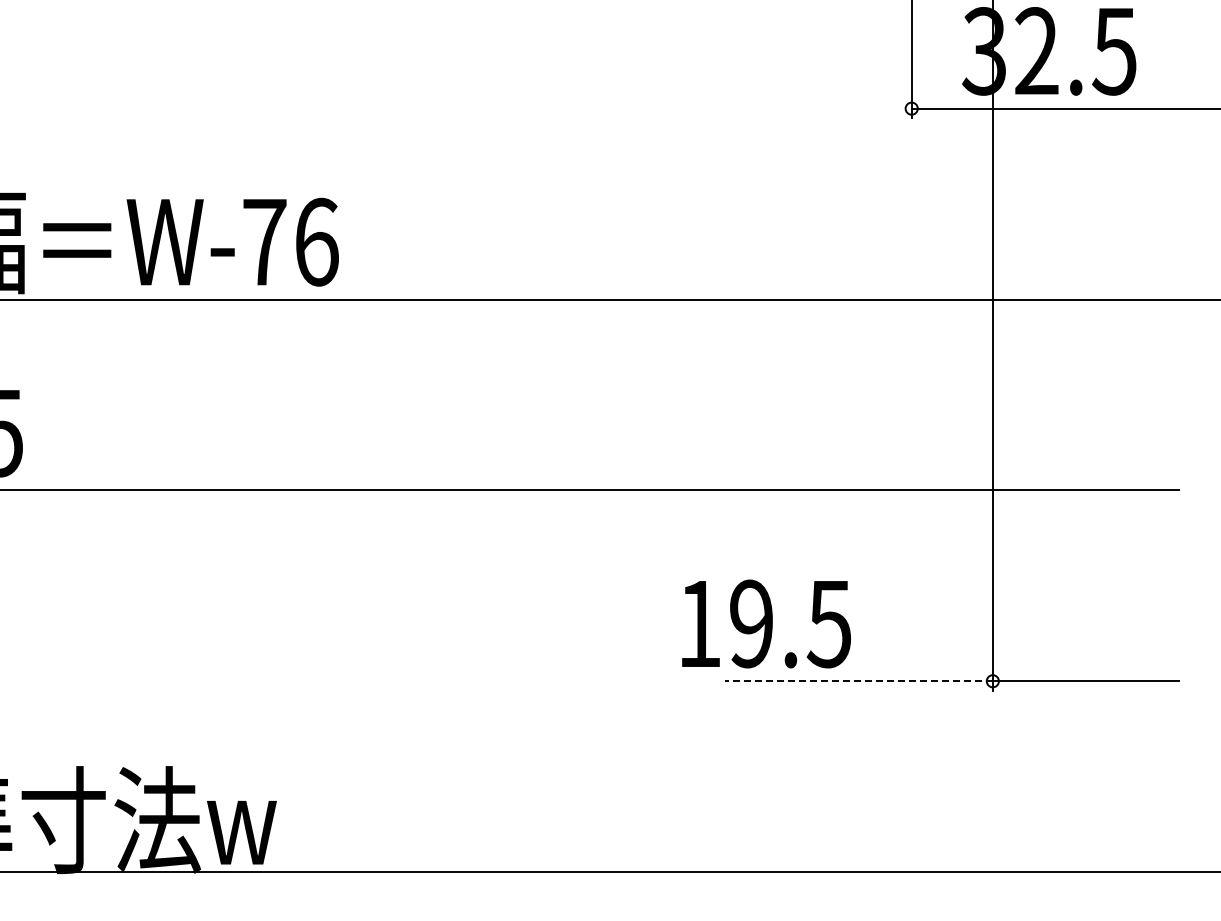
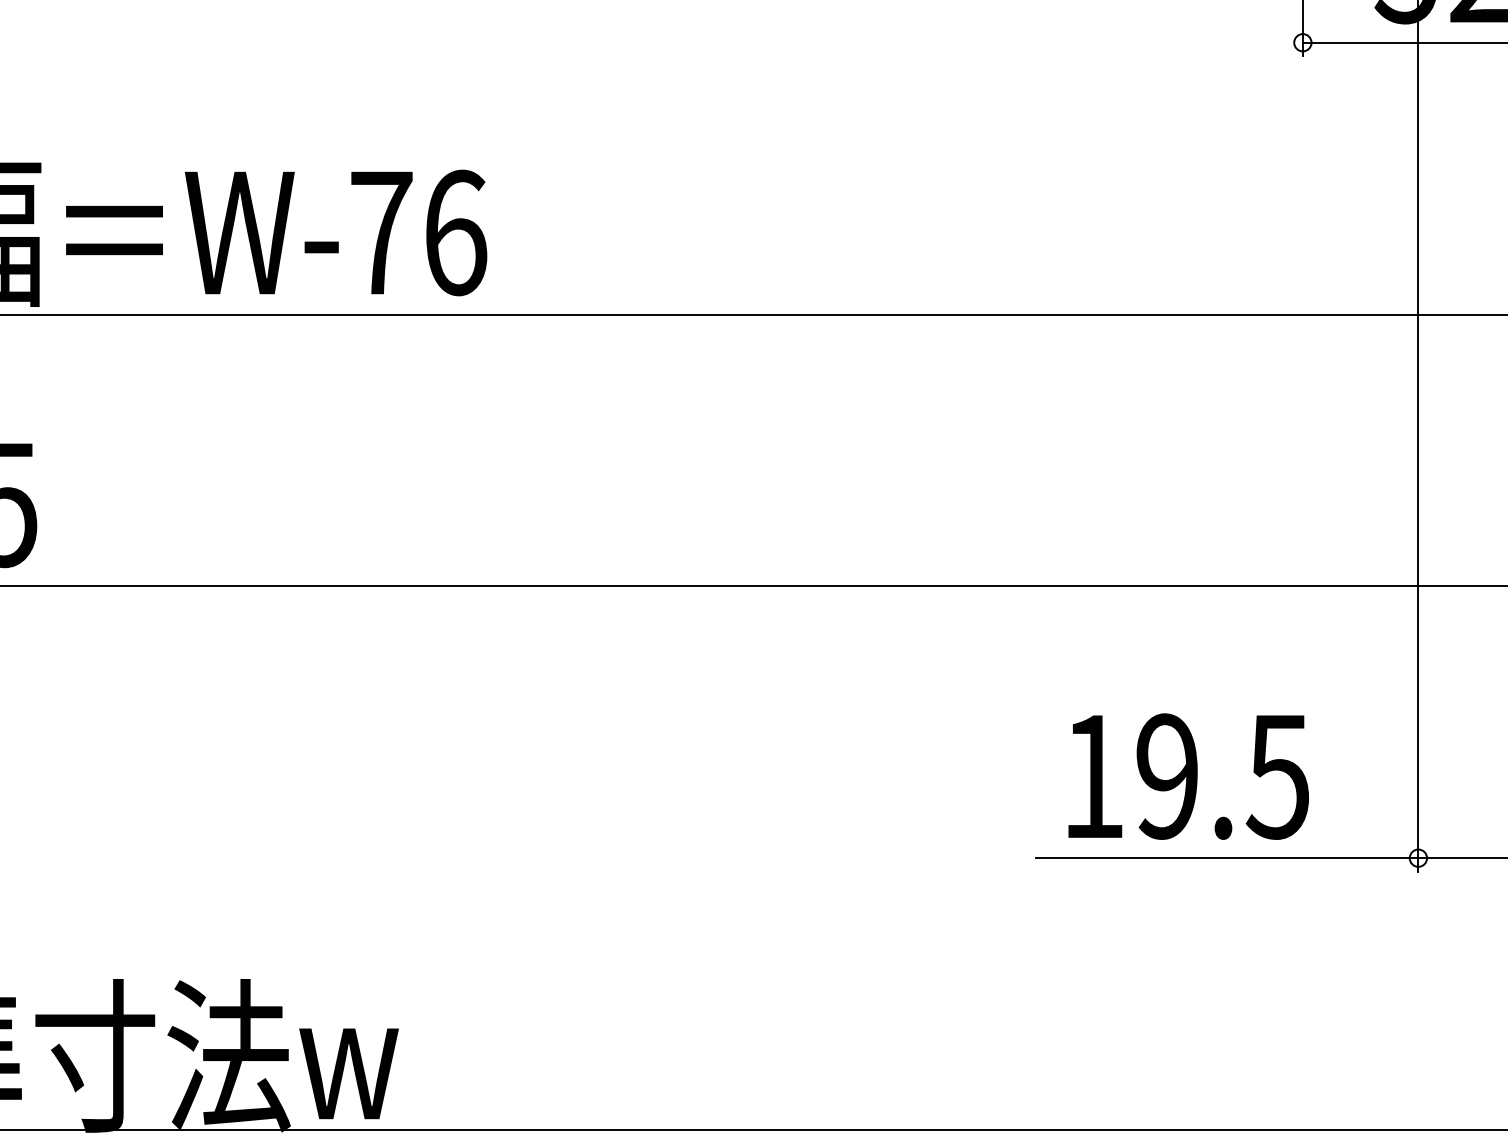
text: (766, 623) -> (1188, 775), moved
line: (858, 681) -> (1227, 858), dashed -> solid

